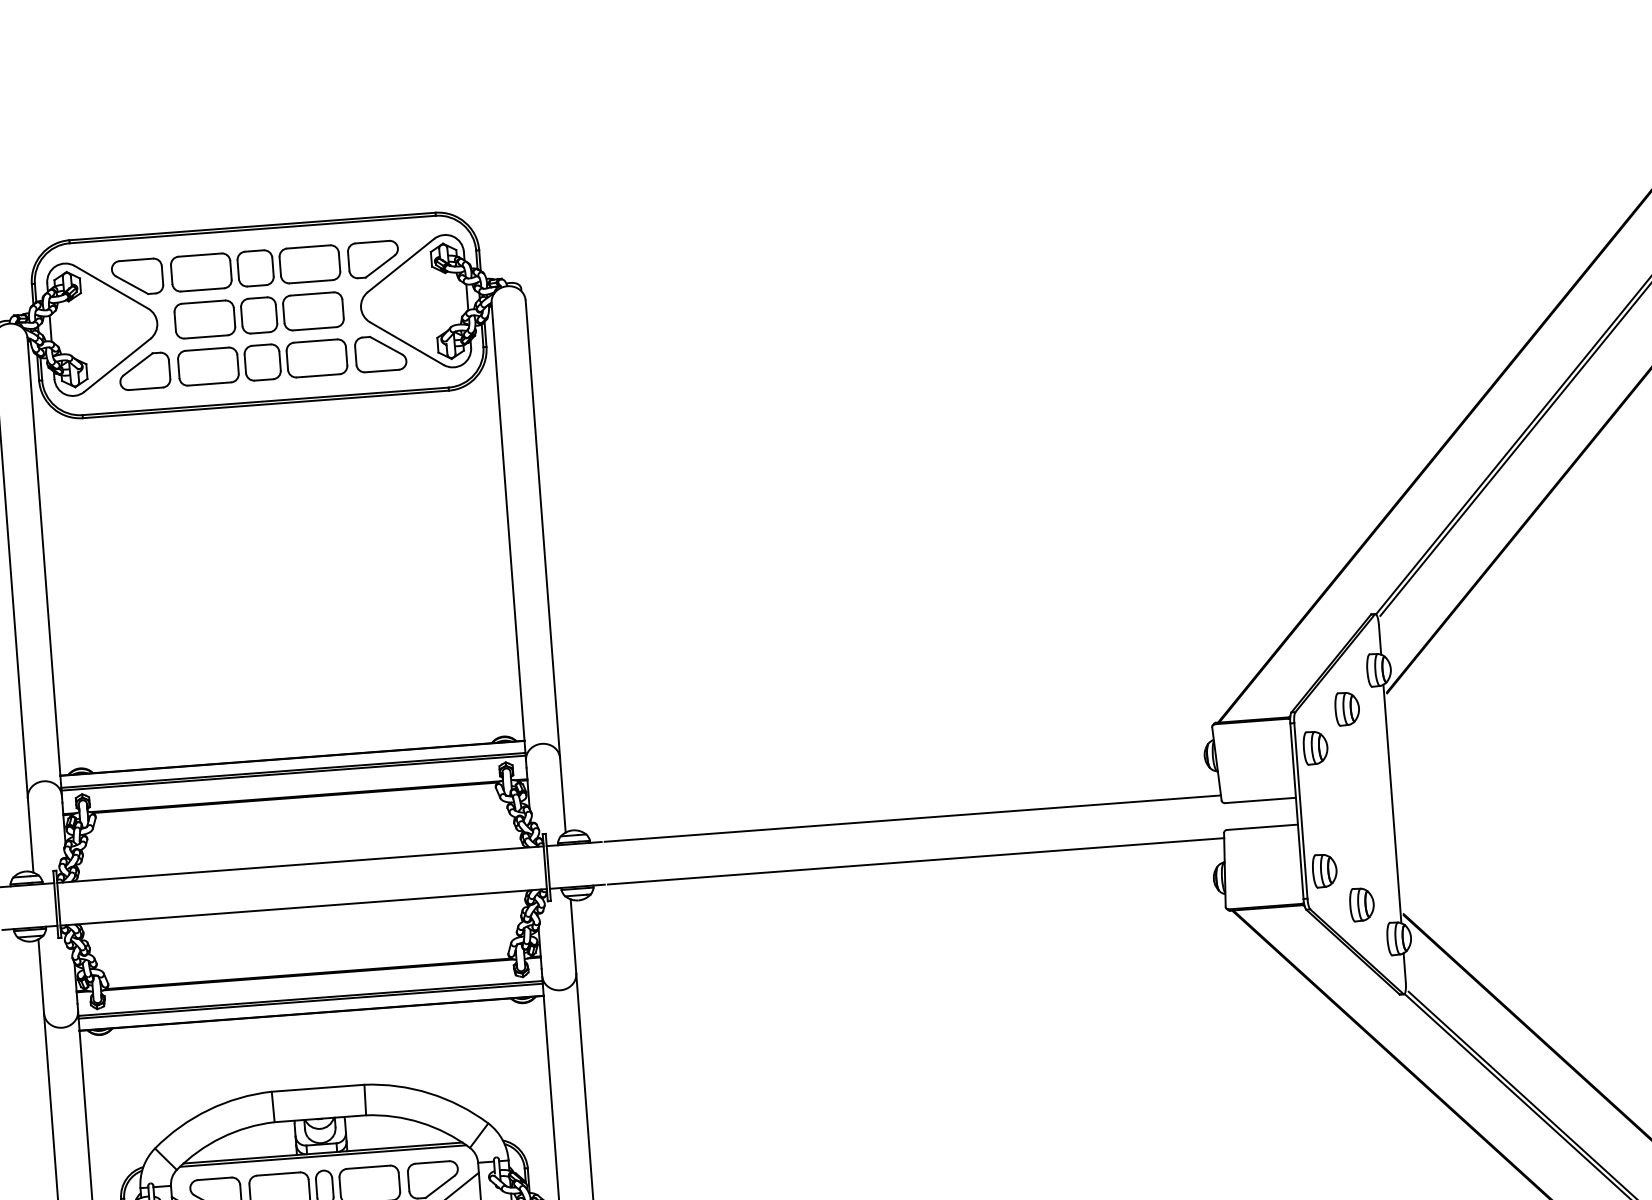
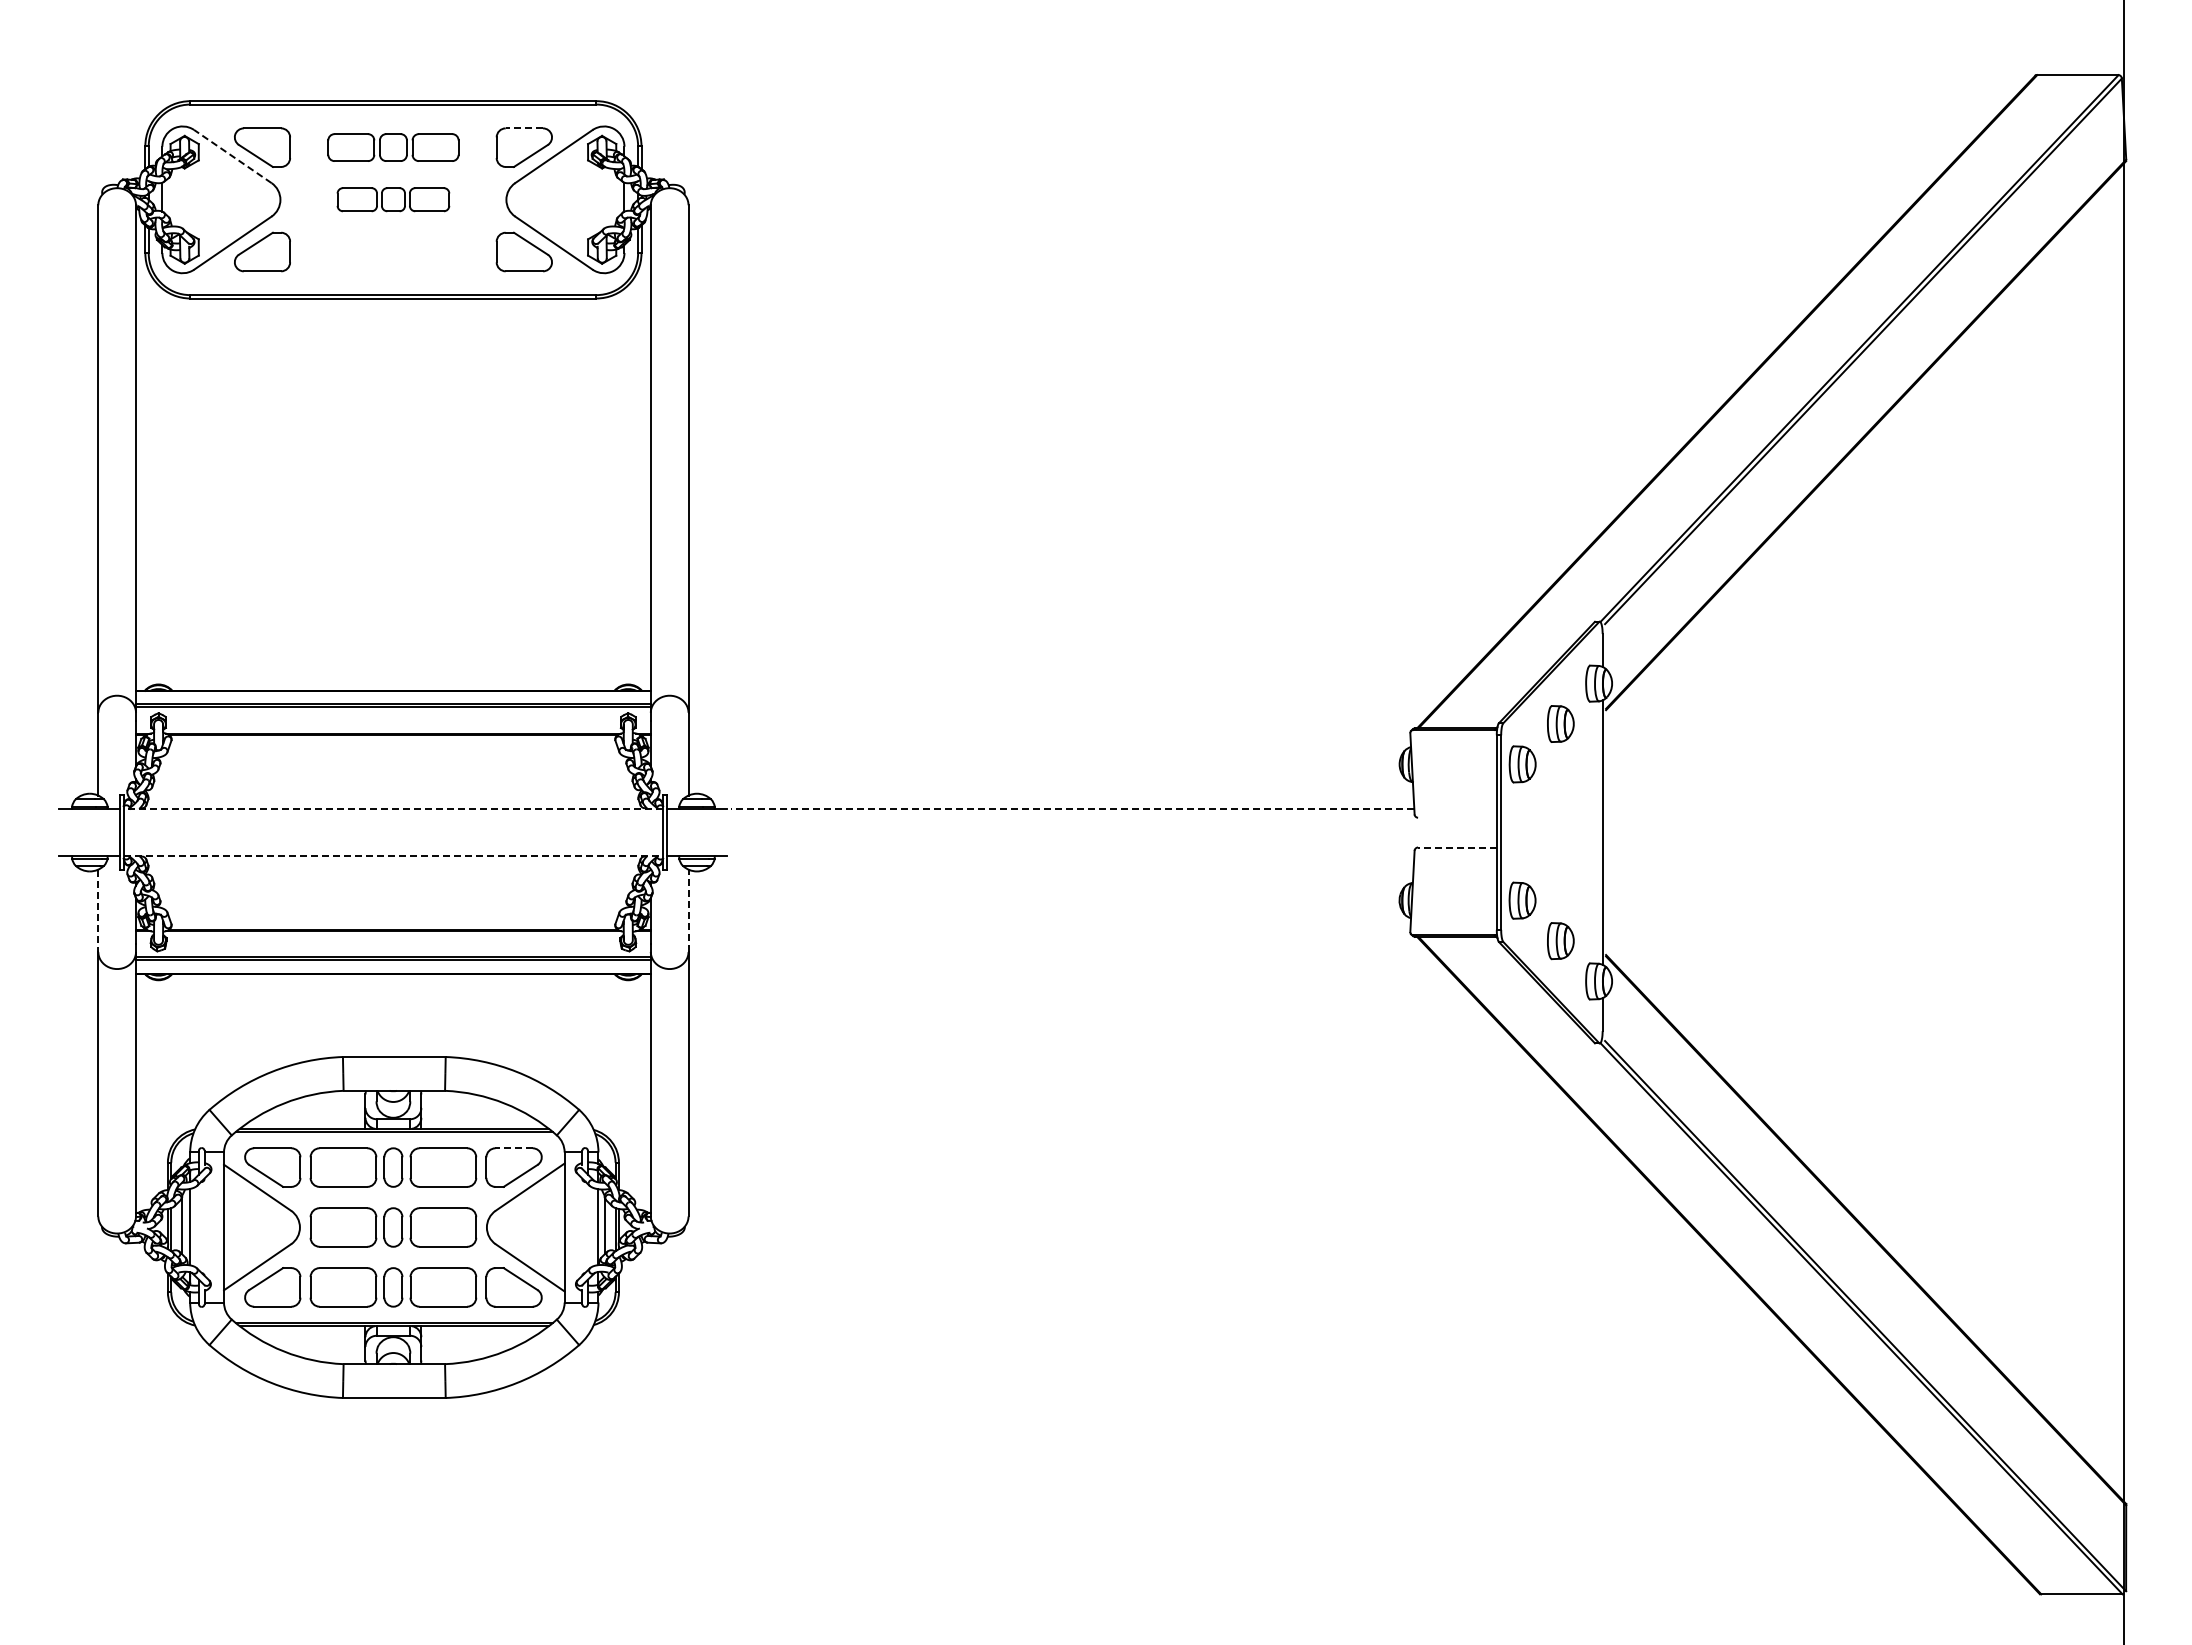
line: (372, 242) -> (524, 128), solid -> dashed
part: (255, 268) -> (393, 147), size x0.7
line: (111, 287) -> (232, 156), solid -> dashed
part: (259, 315) -> (393, 199), size x0.6
part: (262, 362) -> (393, 251), removed
line: (1260, 800) -> (1457, 817), removed
line: (912, 818) -> (1072, 808), solid -> dashed
line: (1261, 827) -> (1456, 847), solid -> dashed
line: (915, 861) -> (1072, 856), removed
line: (300, 864) -> (393, 808), solid -> dashed
line: (303, 907) -> (393, 856), solid -> dashed
line: (573, 936) -> (688, 910), solid -> dashed
line: (41, 977) -> (98, 911), solid -> dashed
line: (432, 1162) -> (514, 1148), solid -> dashed

